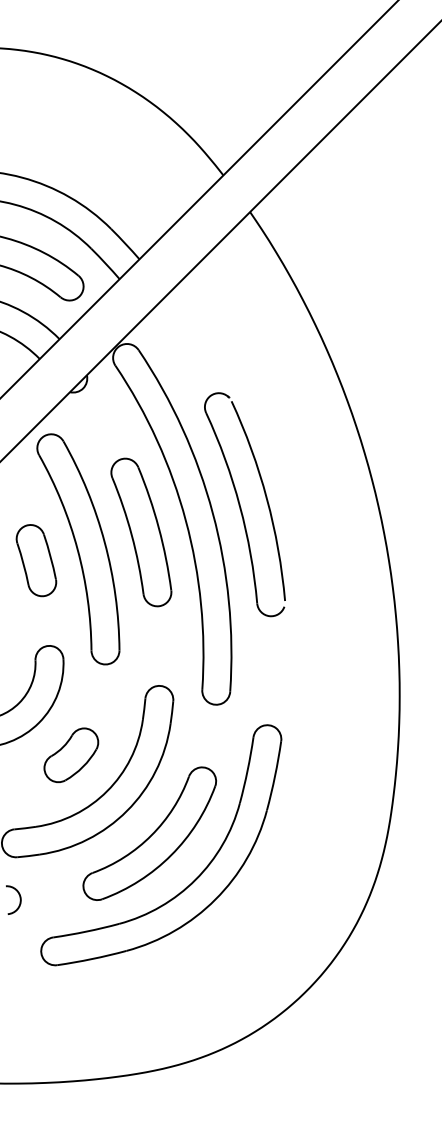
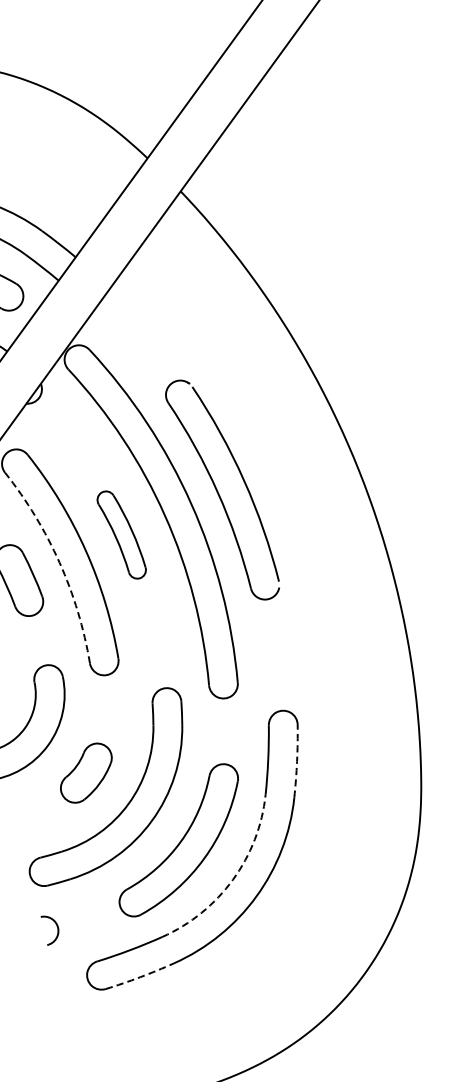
part: (141, 532) -> (121, 535), size x0.6
arc: (77, 549) -> (59, 562), solid -> dashed
arc: (275, 776) -> (297, 761), solid -> dashed
arc: (195, 879) -> (232, 879), solid -> dashed
arc: (92, 959) -> (140, 977), solid -> dashed

